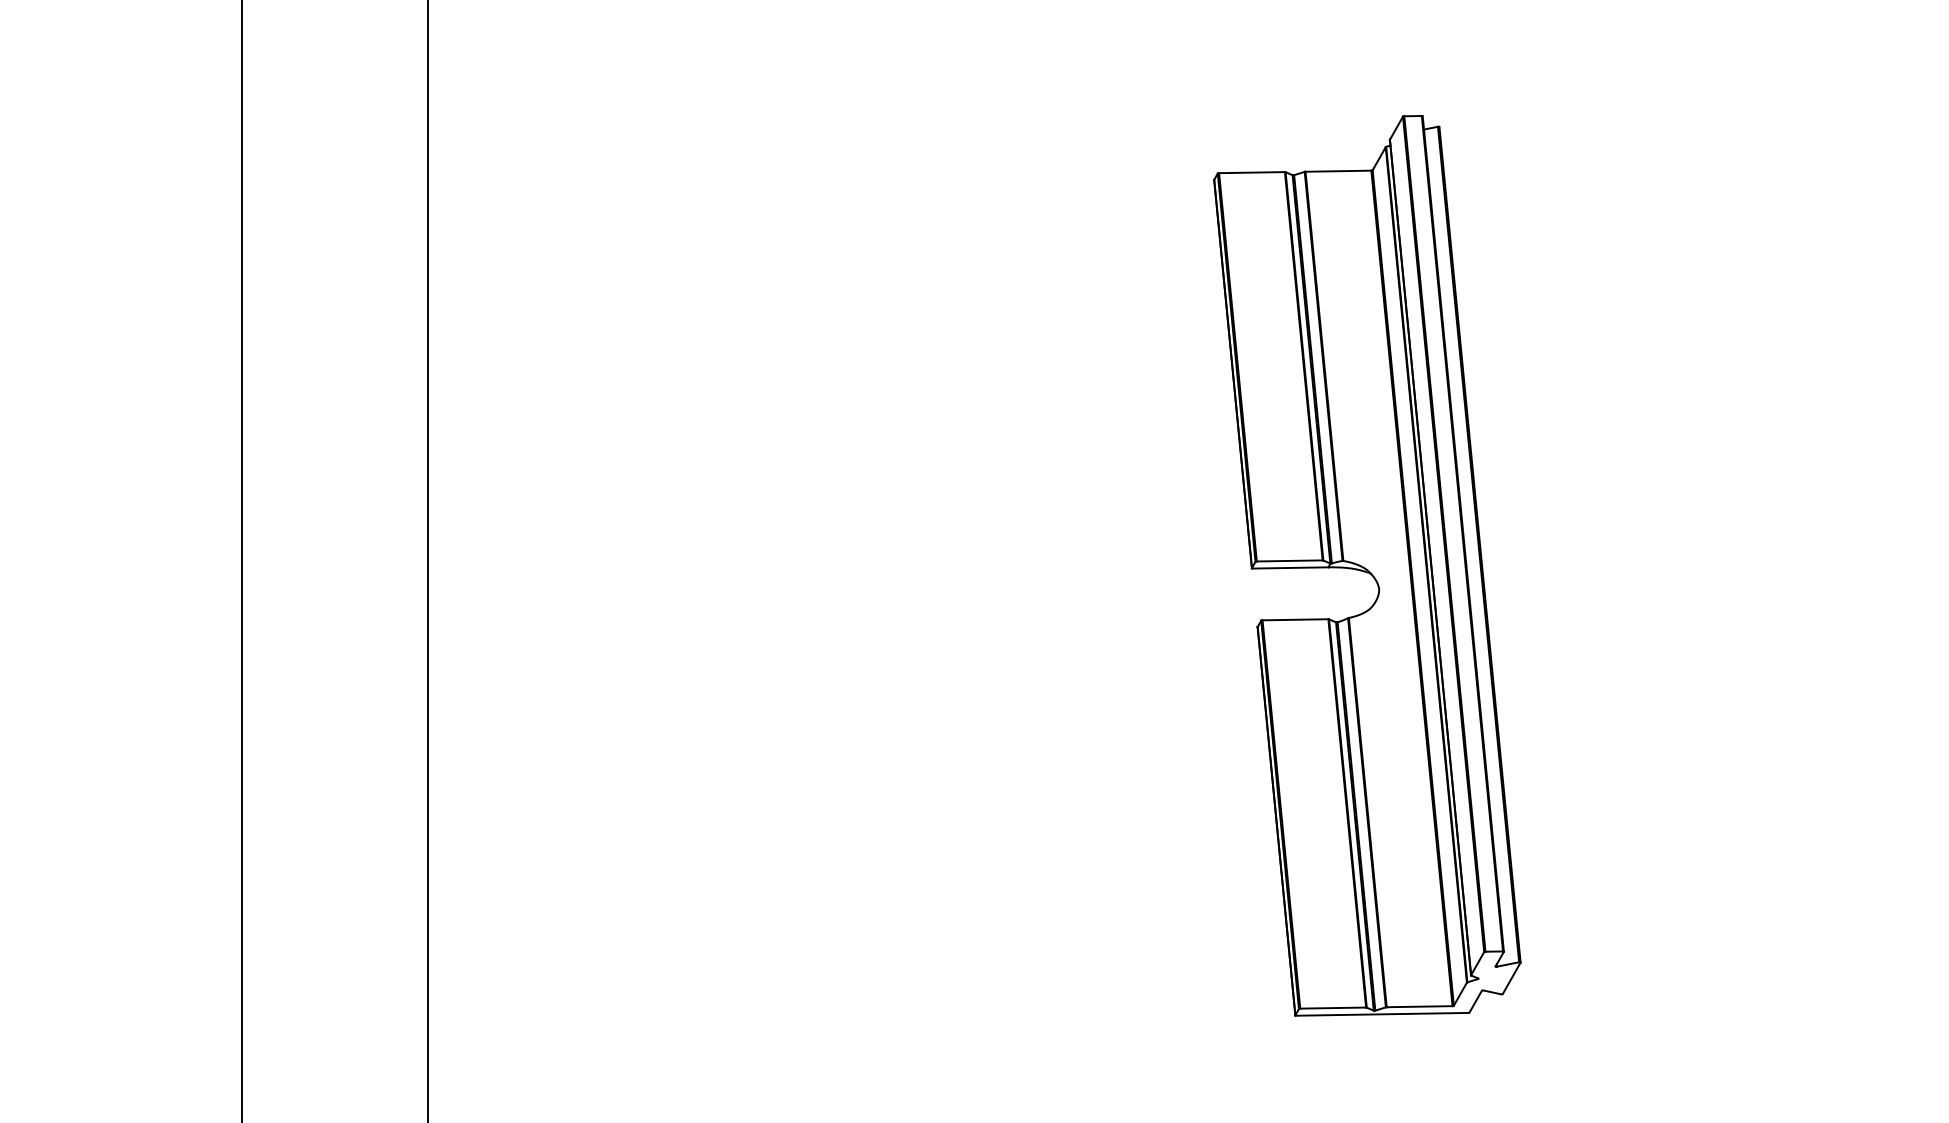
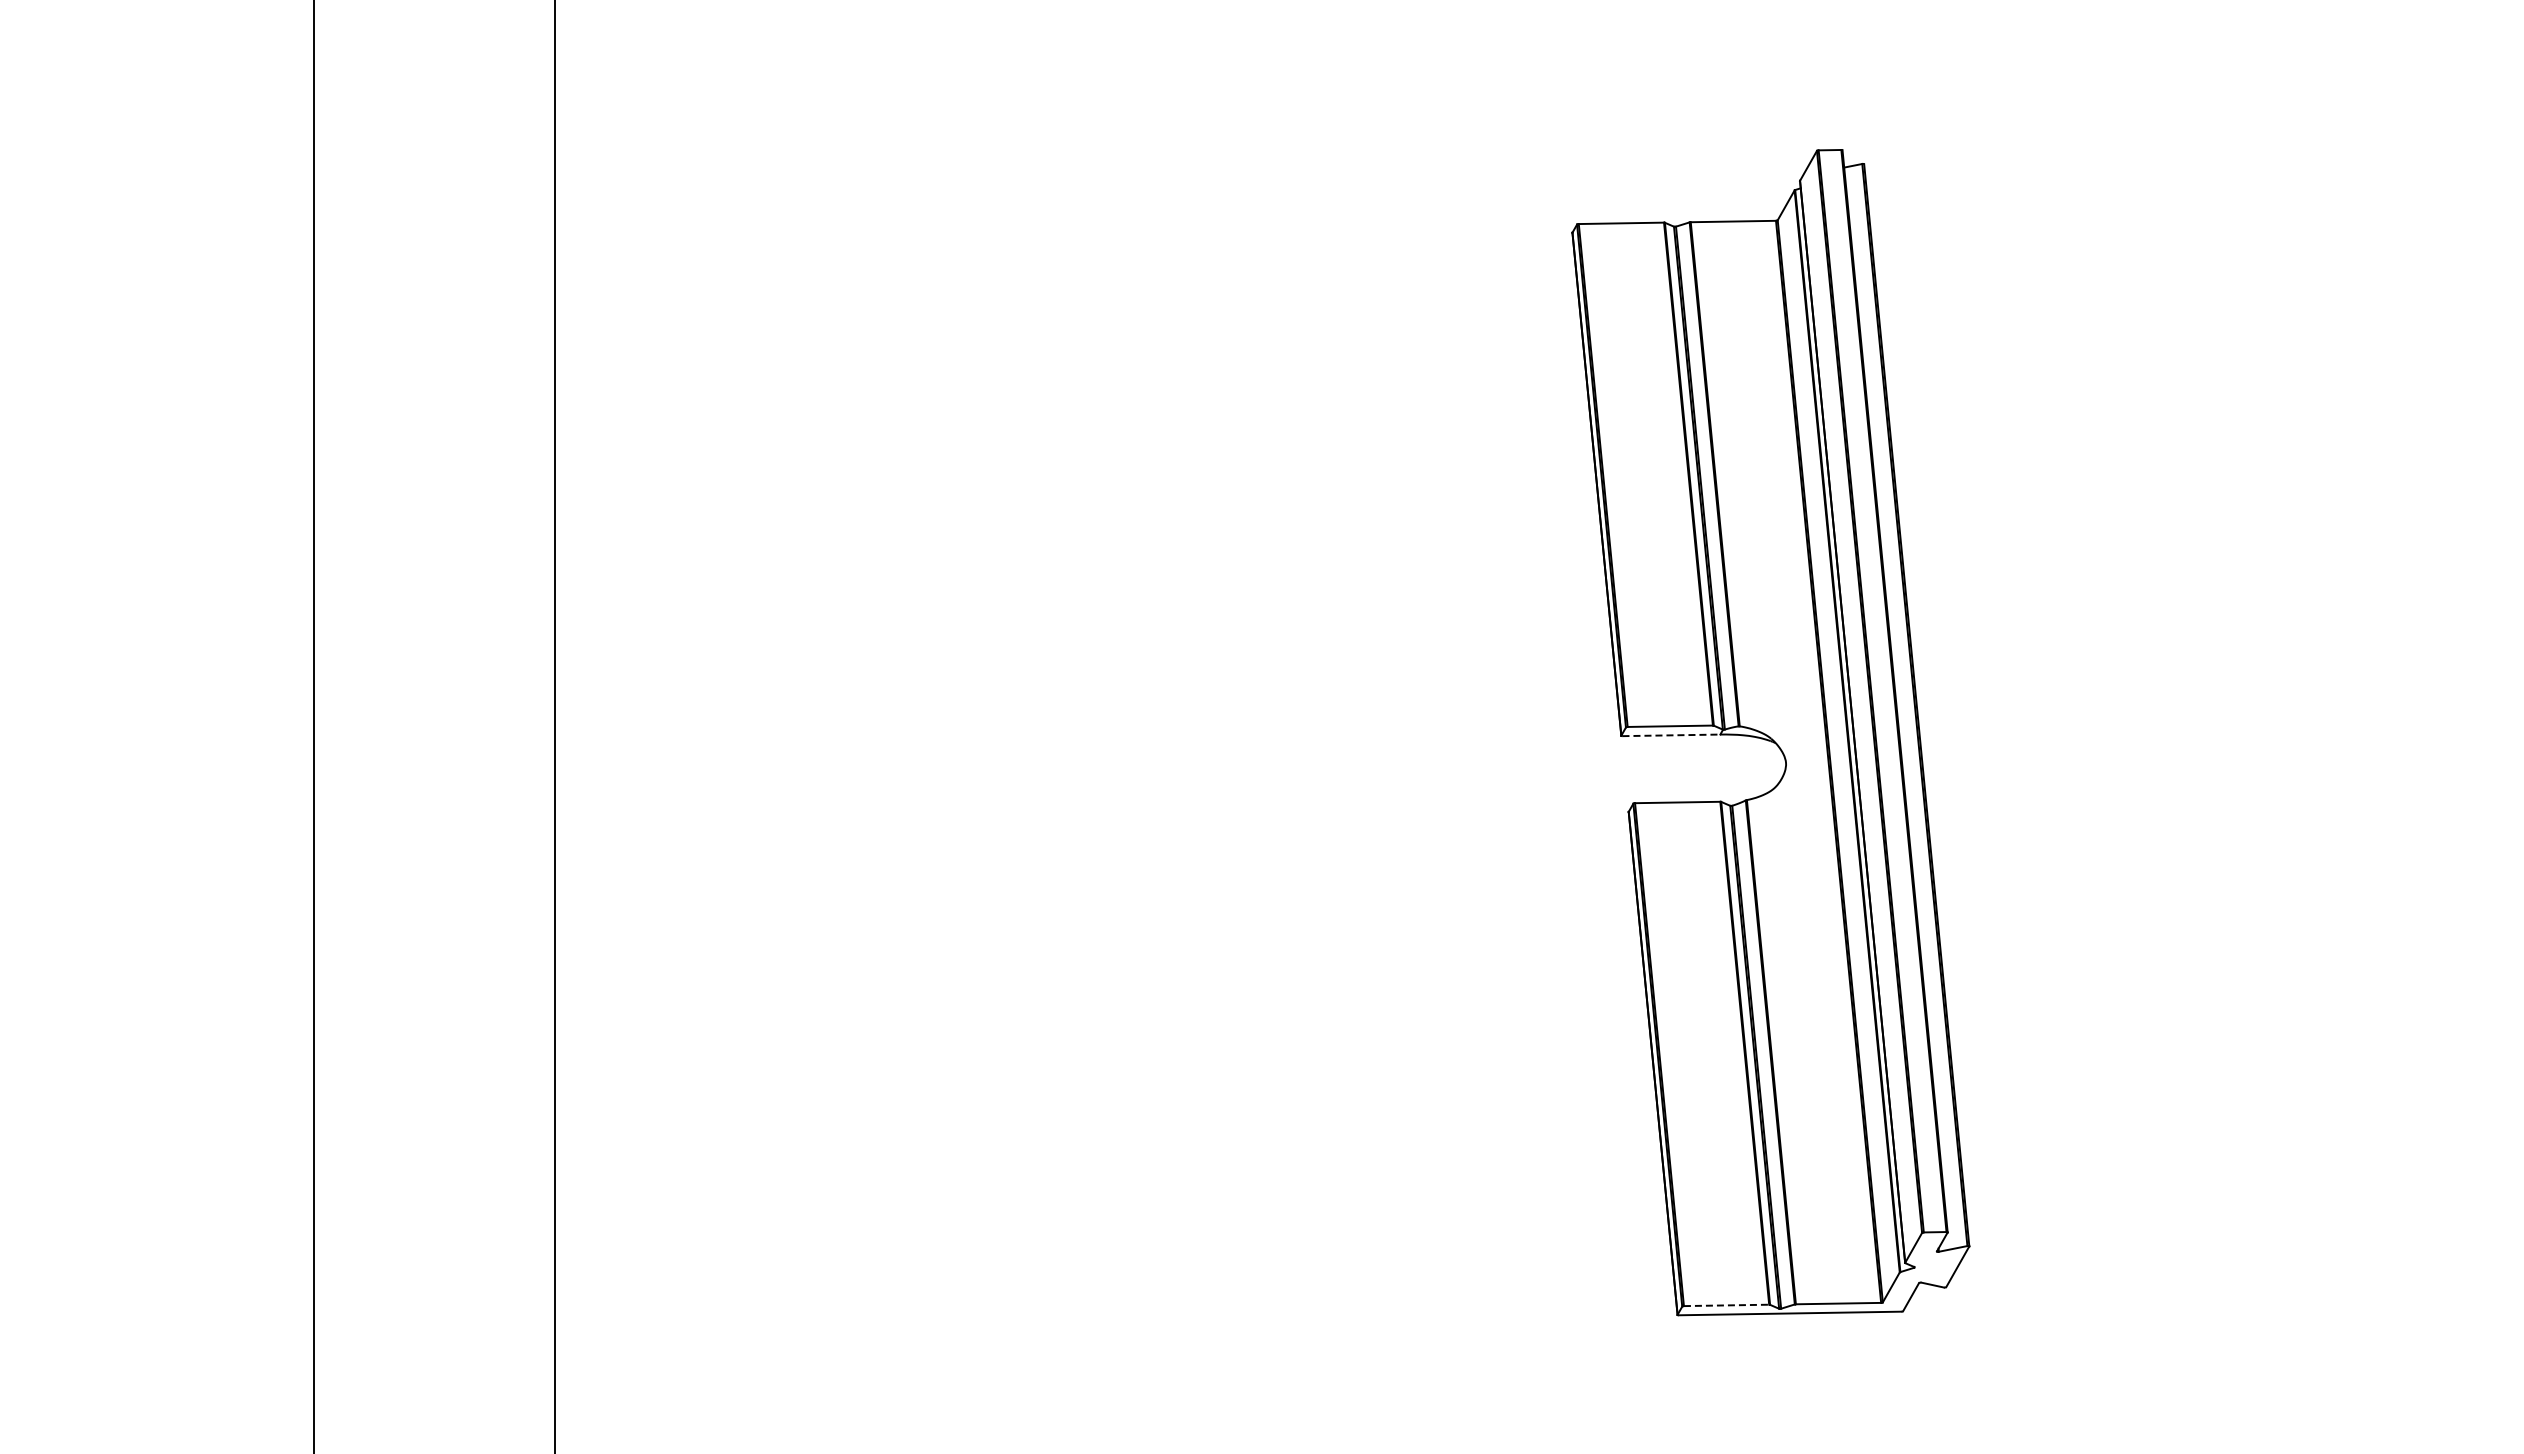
line: (1290, 568) -> (1671, 735), solid -> dashed
line: (1333, 1008) -> (1726, 1305), solid -> dashed

